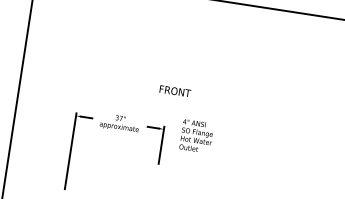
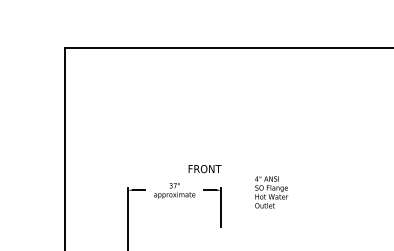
text: (174, 91) -> (204, 169), moved
text: (196, 136) -> (271, 192), moved

